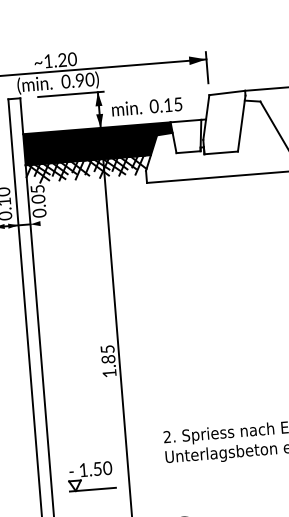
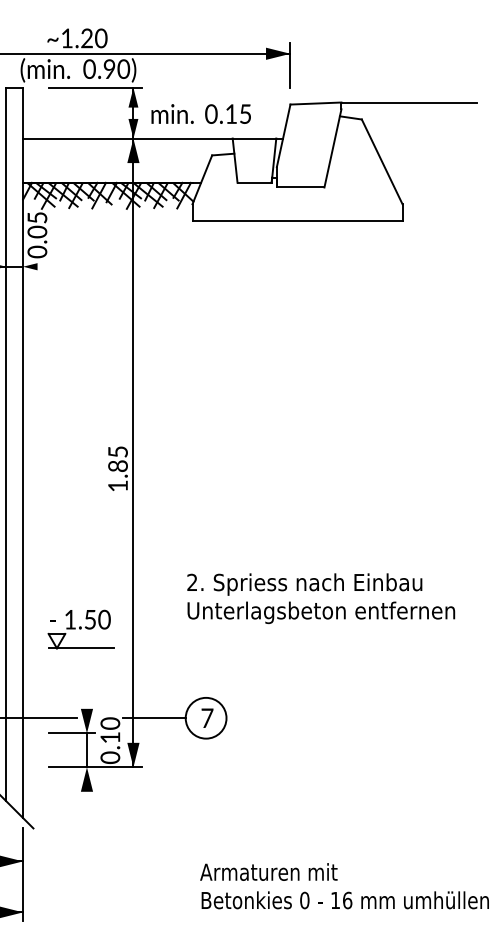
fill: (98, 143) -> (128, 160), removed

